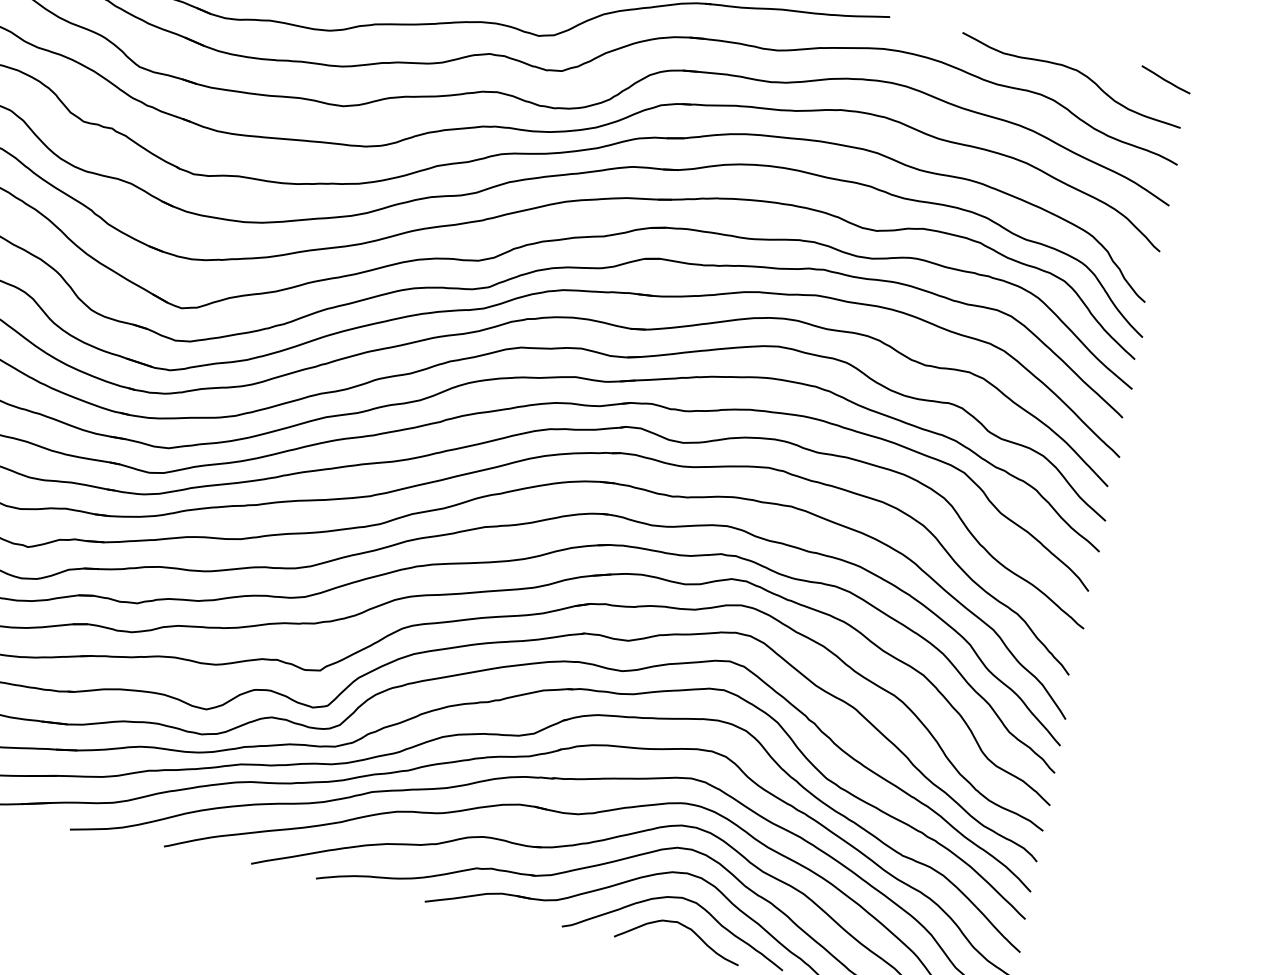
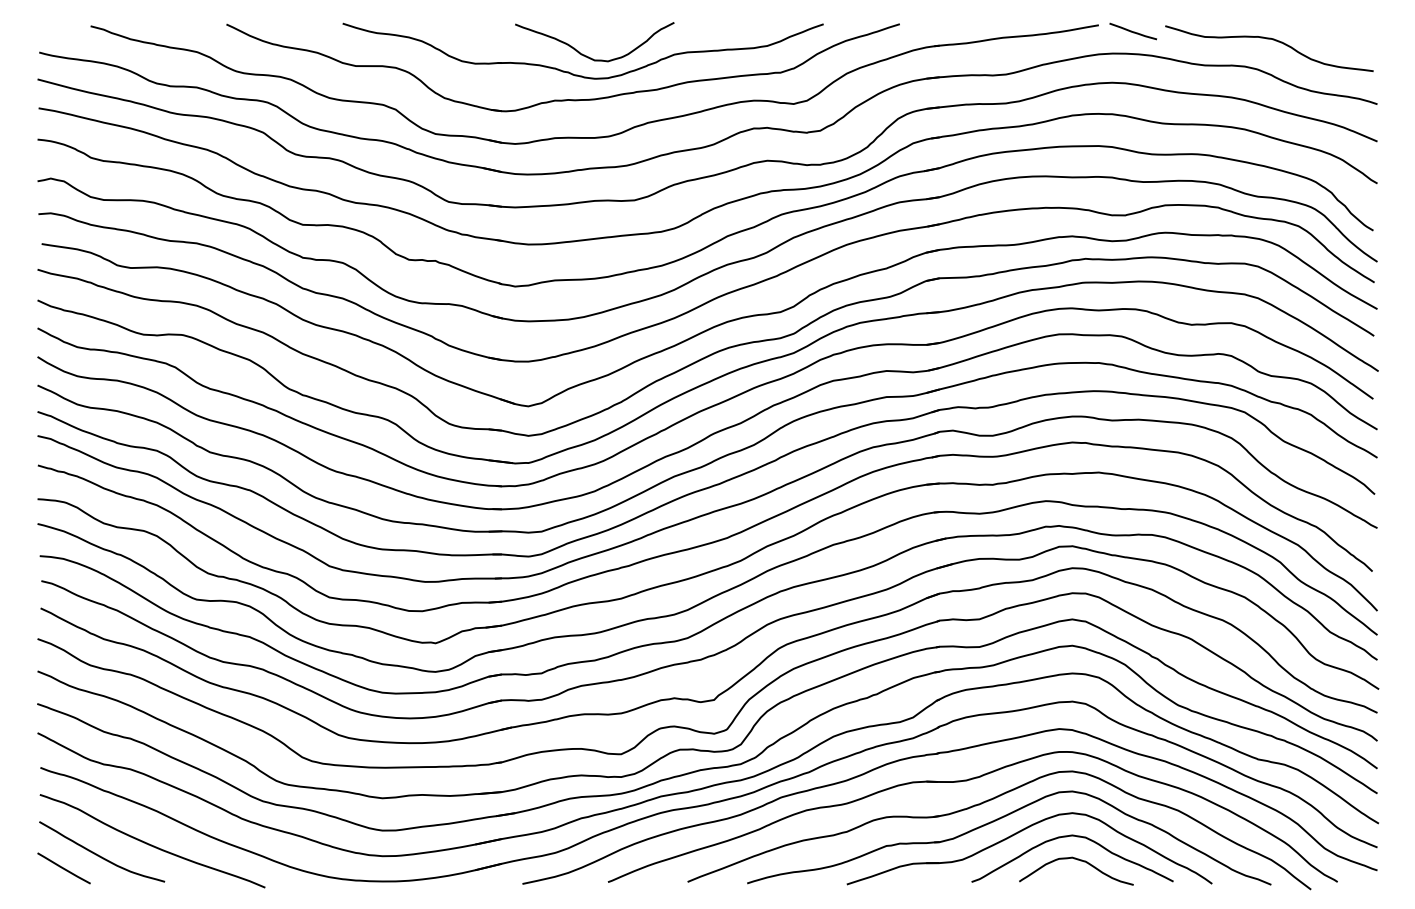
line: (1166, 79) -> (1133, 31), moved

